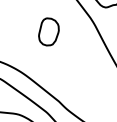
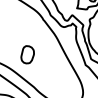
part: (48, 31) -> (27, 54), moved

